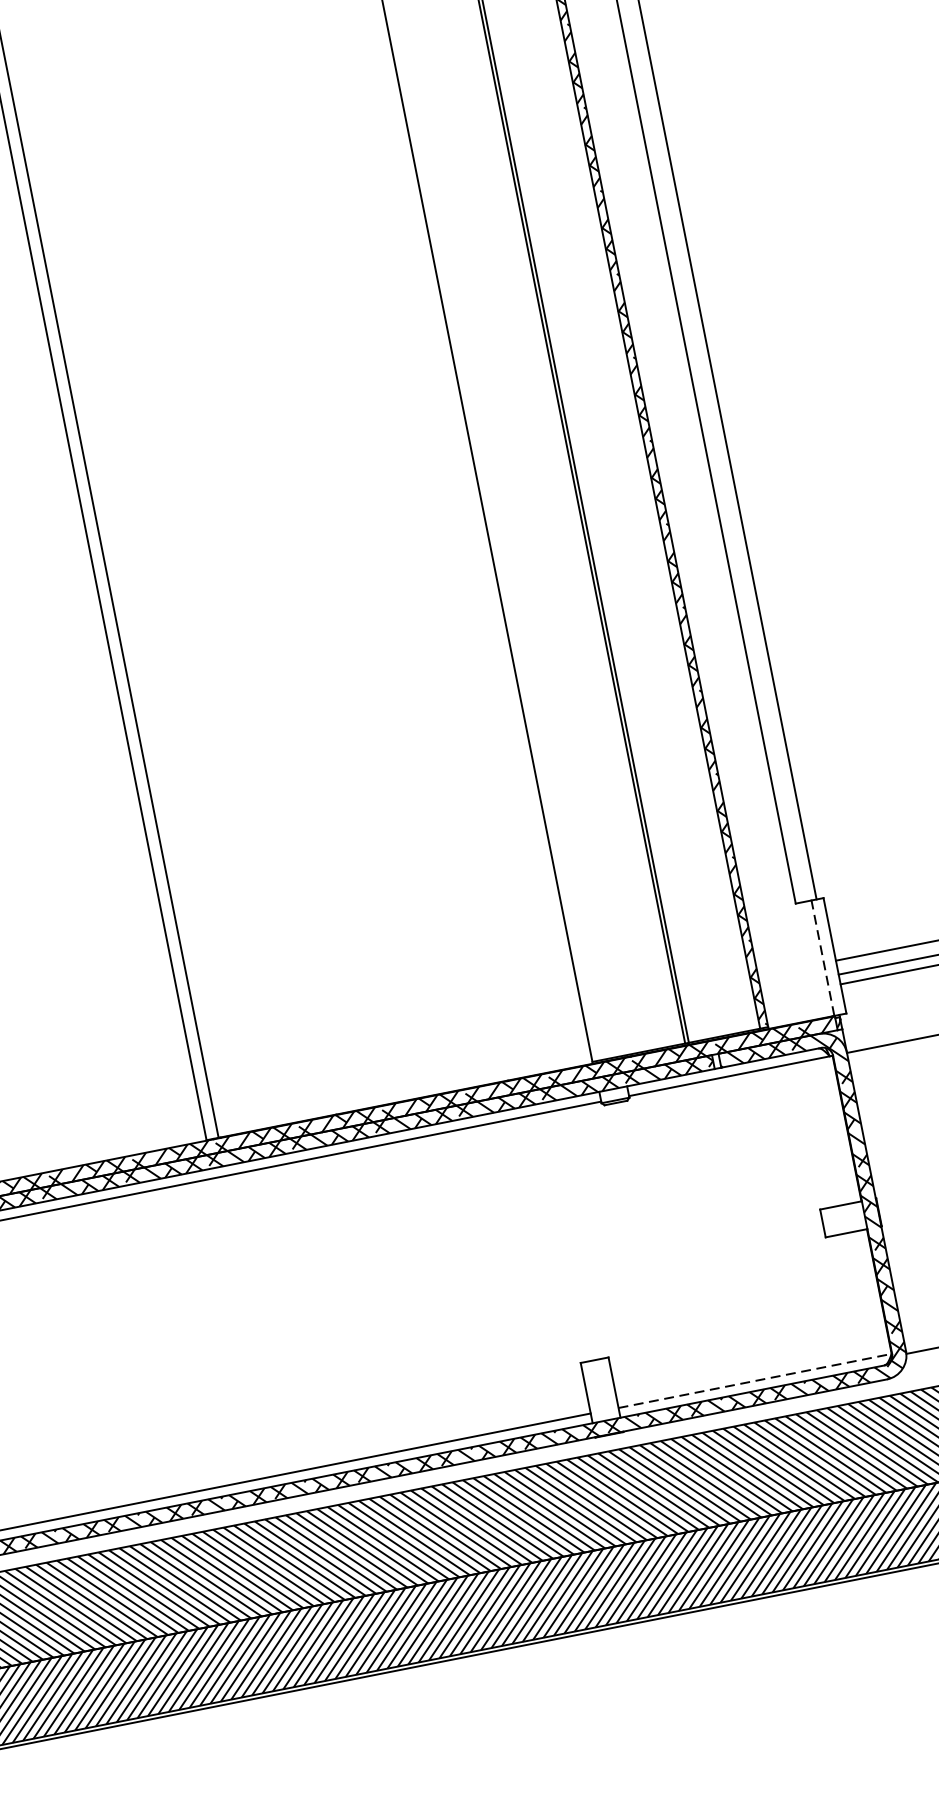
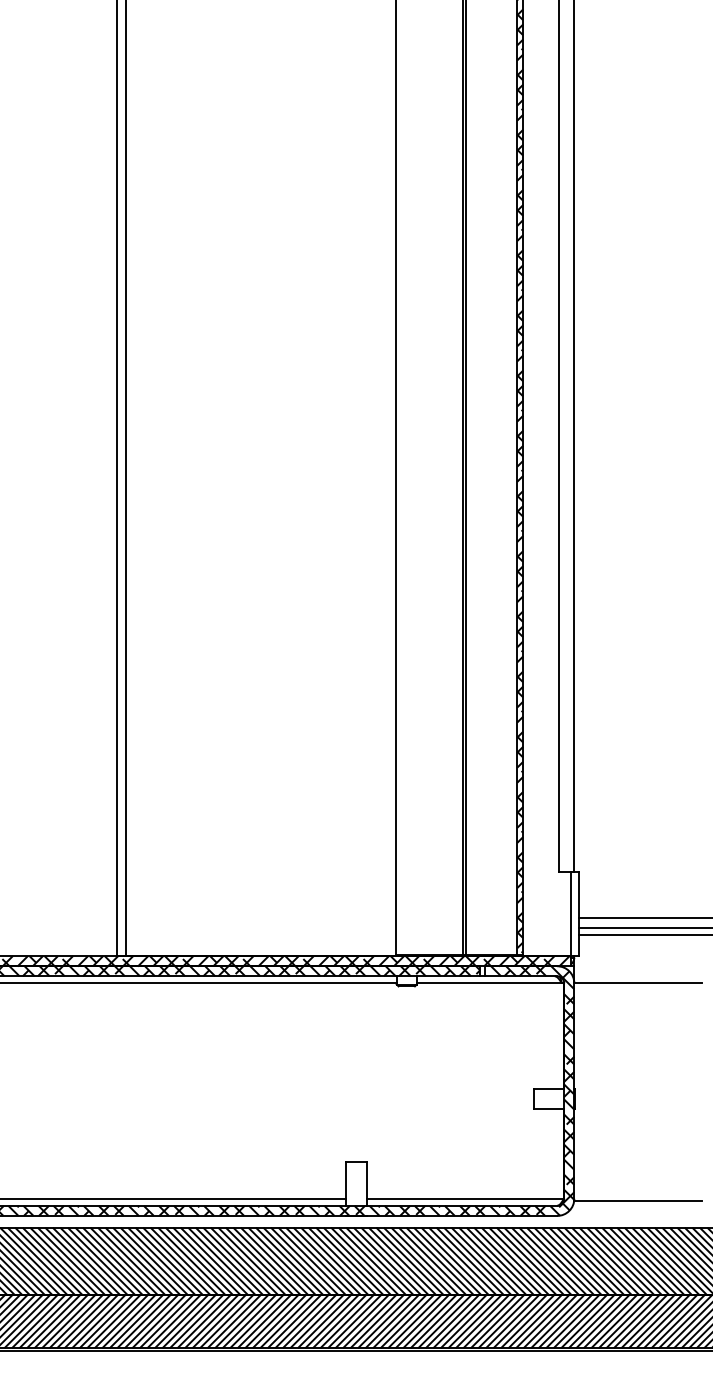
line: (822, 958) -> (570, 914), dashed -> solid
line: (755, 1380) -> (465, 1198), dashed -> solid

